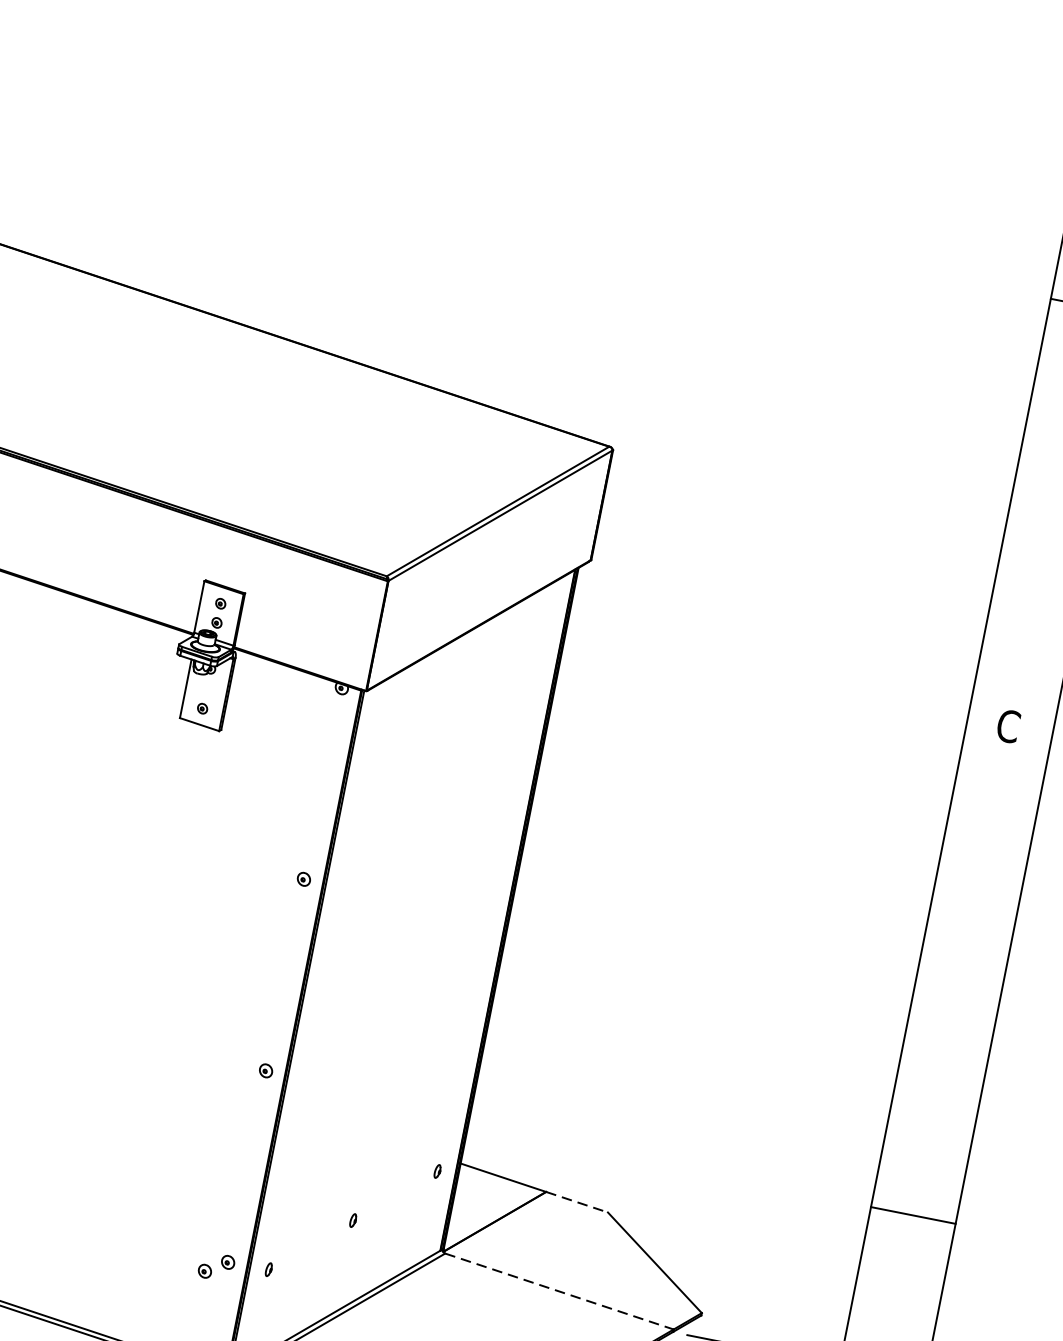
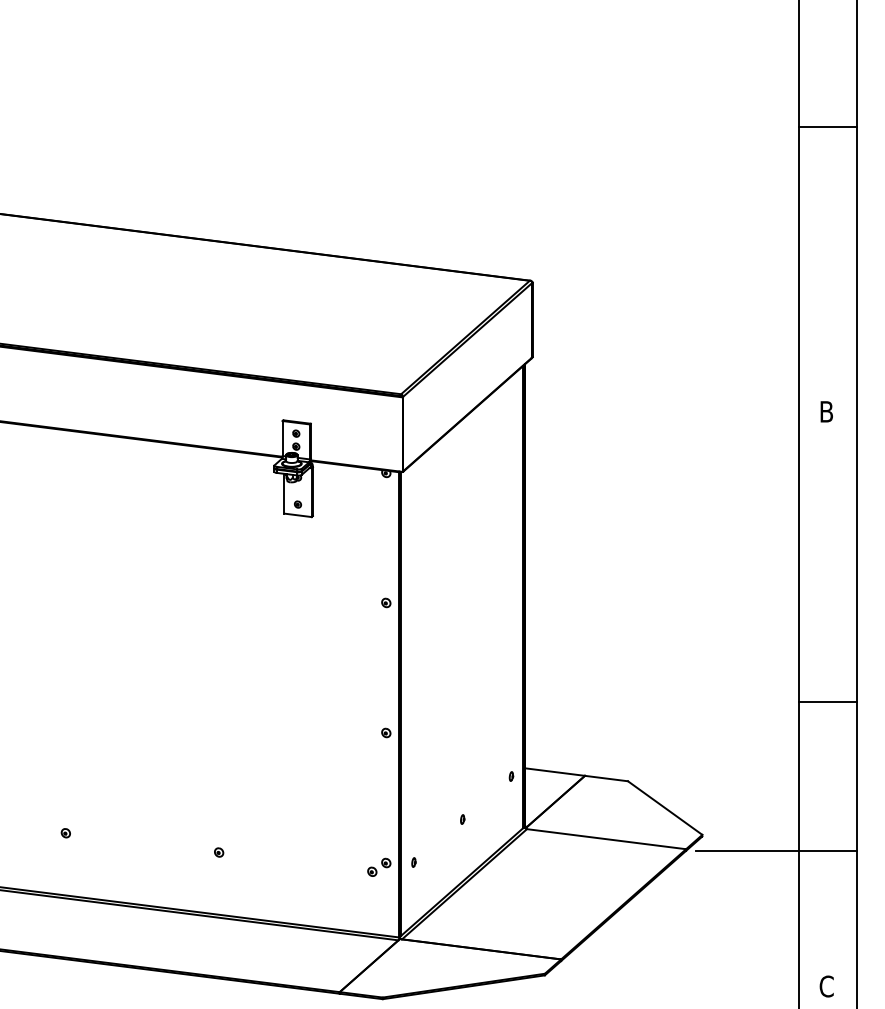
text: (1008, 725) -> (826, 411), C -> B
line: (577, 1202) -> (606, 778), dashed -> solid
line: (912, 1215) -> (827, 701), moved
line: (560, 1292) -> (607, 839), dashed -> solid

